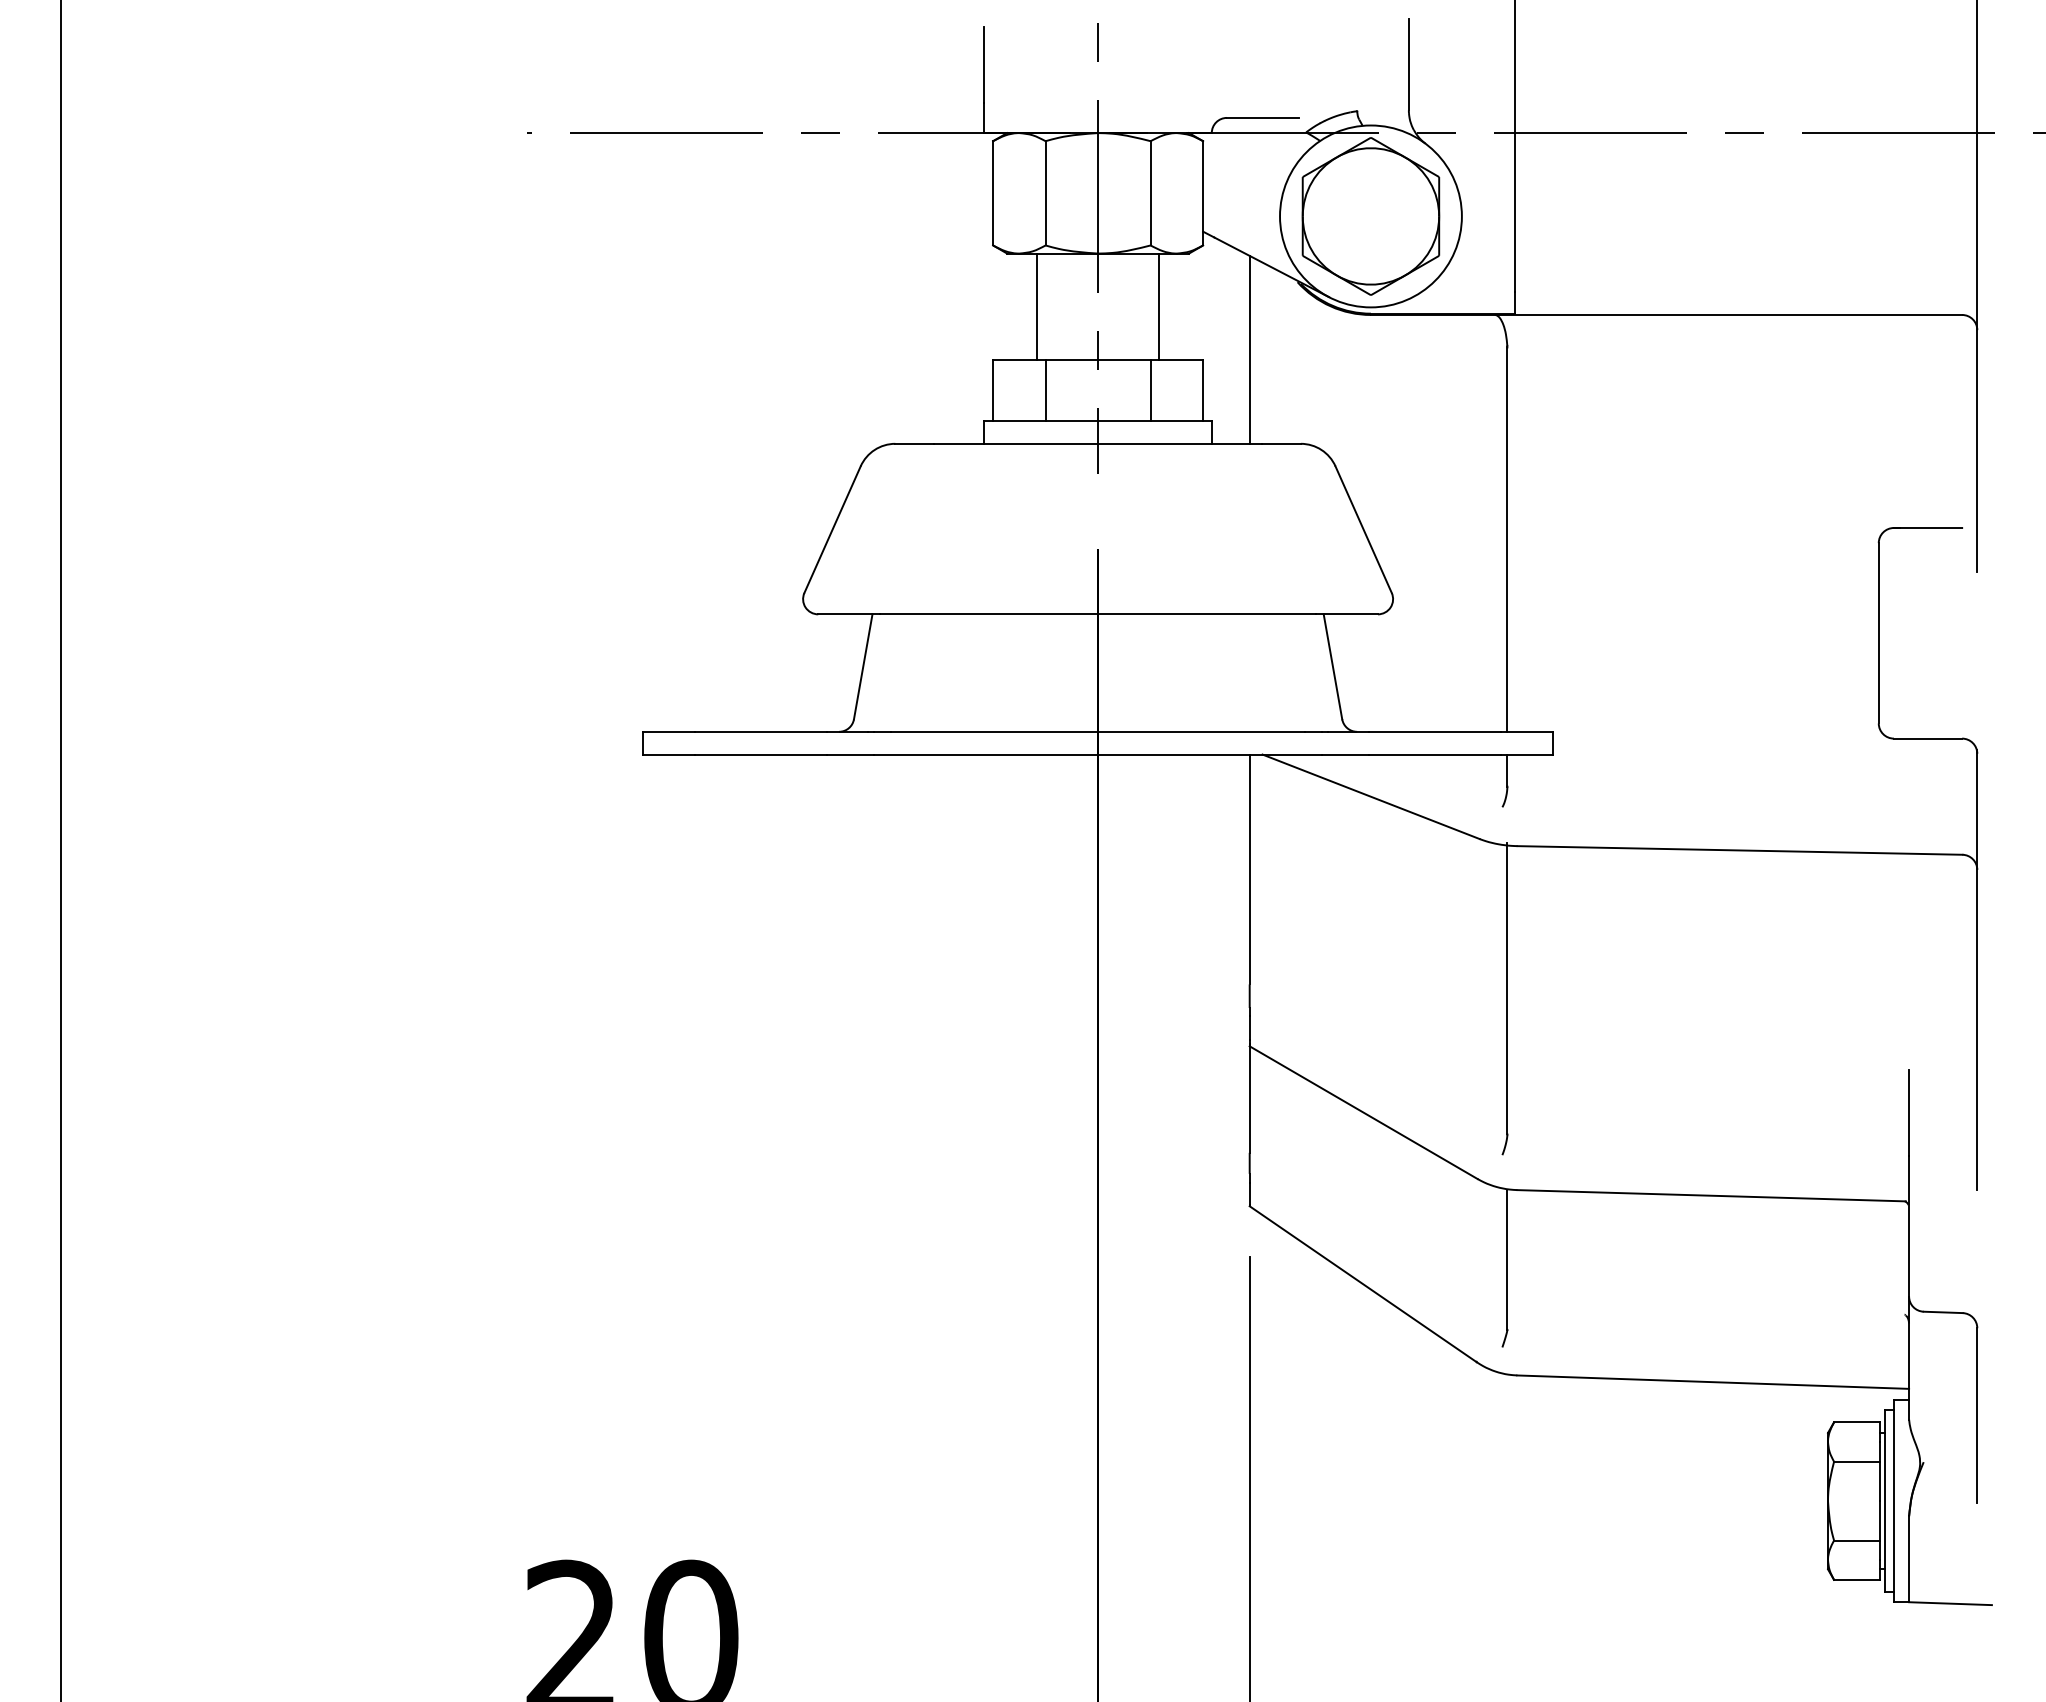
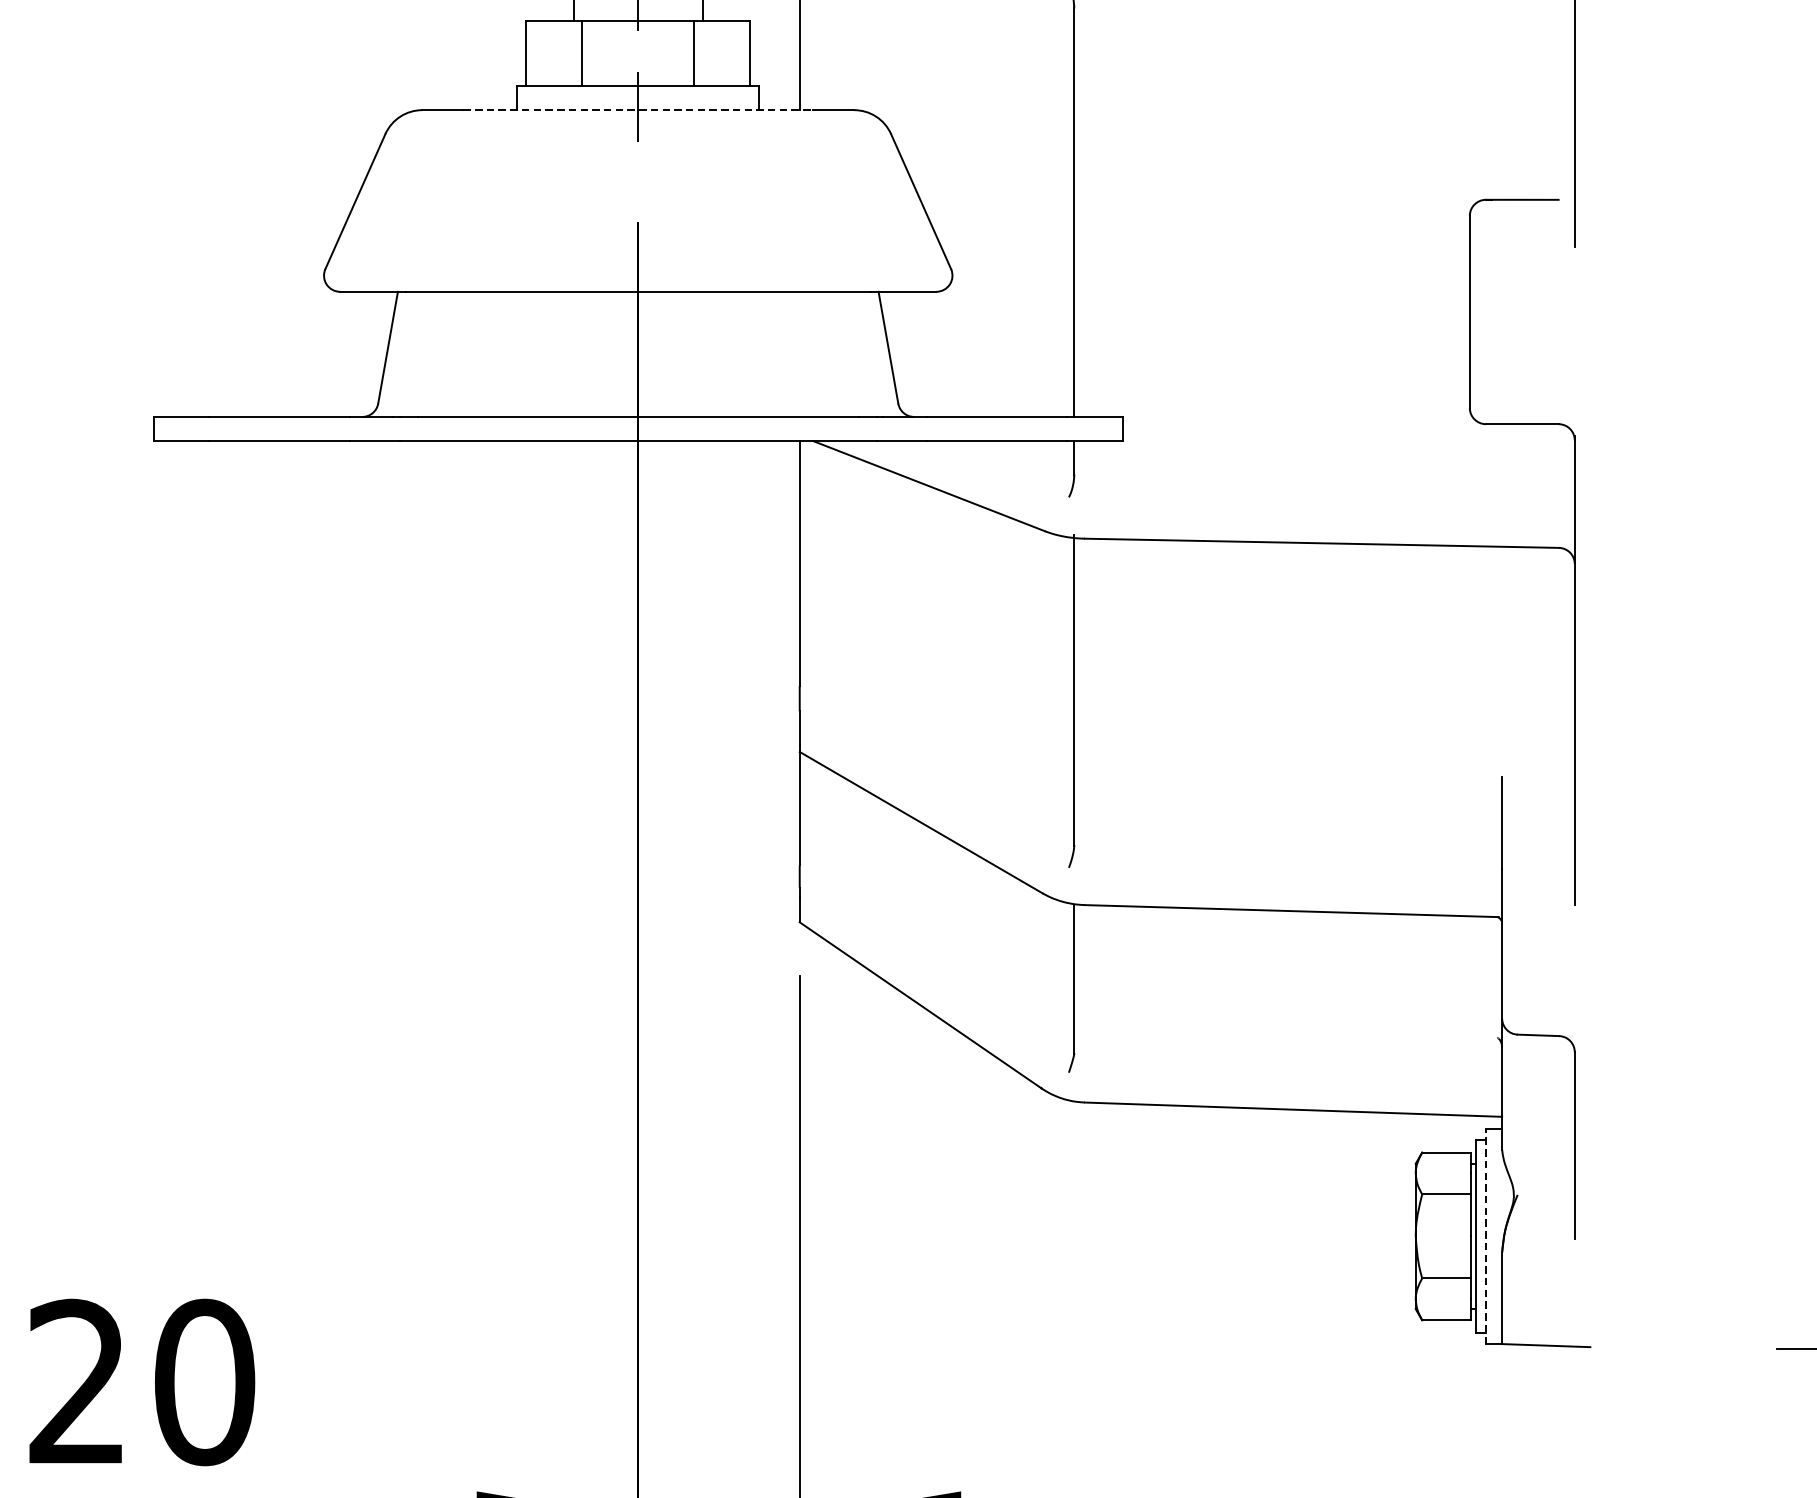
line: (1098, 443) -> (638, 109), solid -> dashed
line: (1893, 1500) -> (1485, 1235), solid -> dashed

